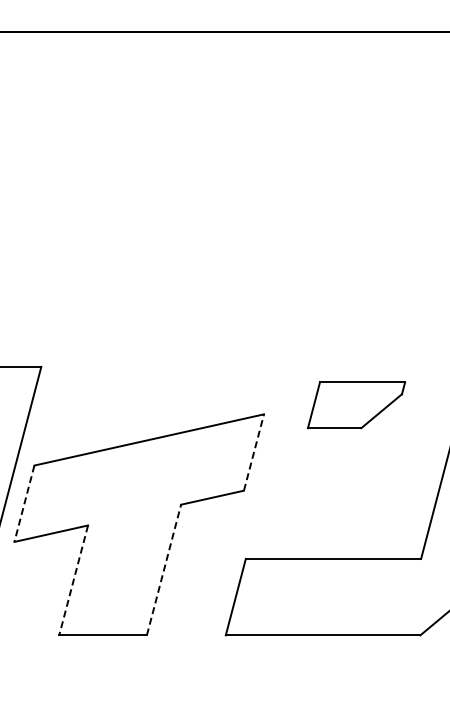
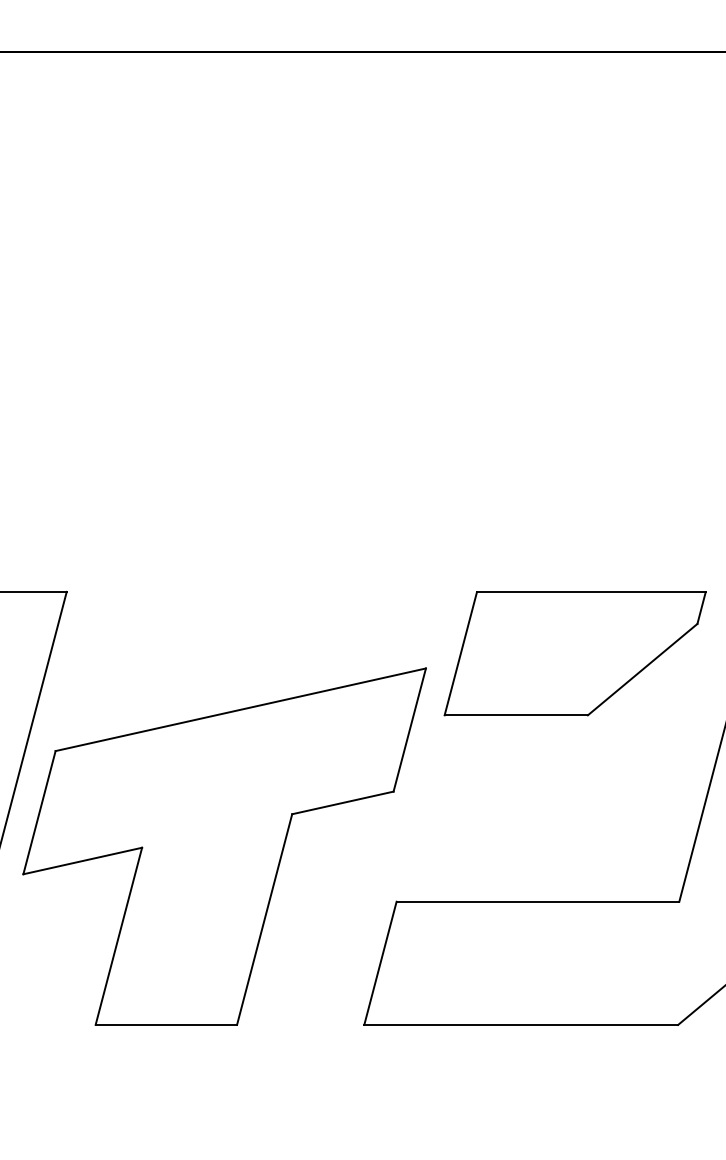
part: (356, 405) -> (575, 654), size x1.67
line: (254, 452) -> (410, 730), dashed -> solid
line: (24, 504) -> (39, 813), dashed -> solid
line: (164, 569) -> (265, 918), dashed -> solid
line: (73, 580) -> (118, 936), dashed -> solid

